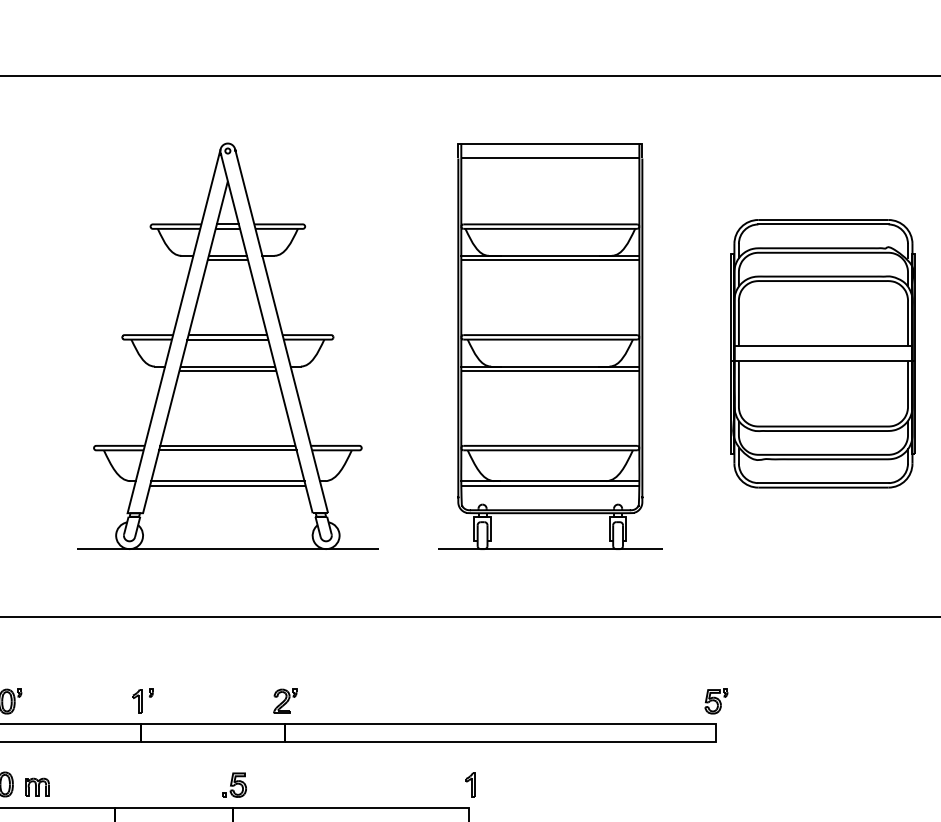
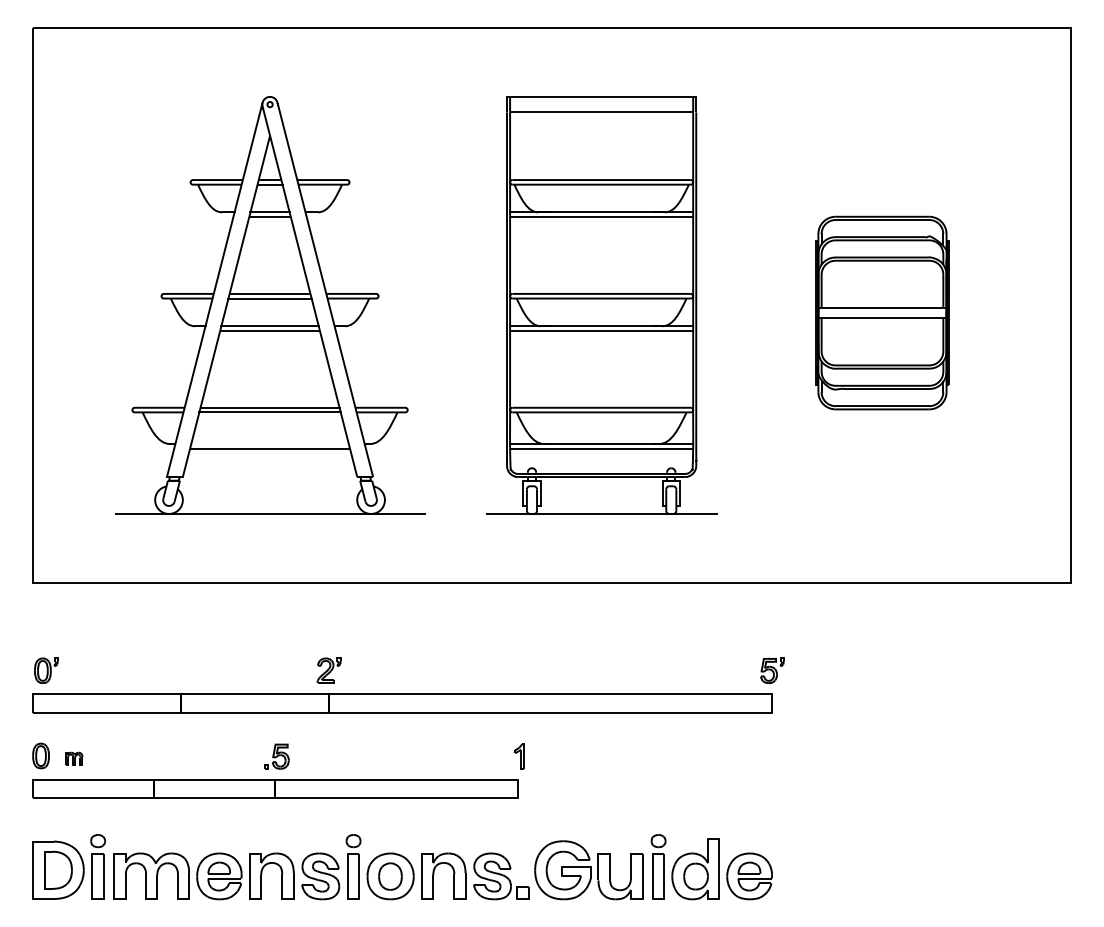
part: (823, 353) -> (882, 312), size x0.7
line: (227, 481) -> (269, 444), removed
part: (142, 701) -> (182, 670), removed
part: (36, 786) -> (73, 758), size x0.7

